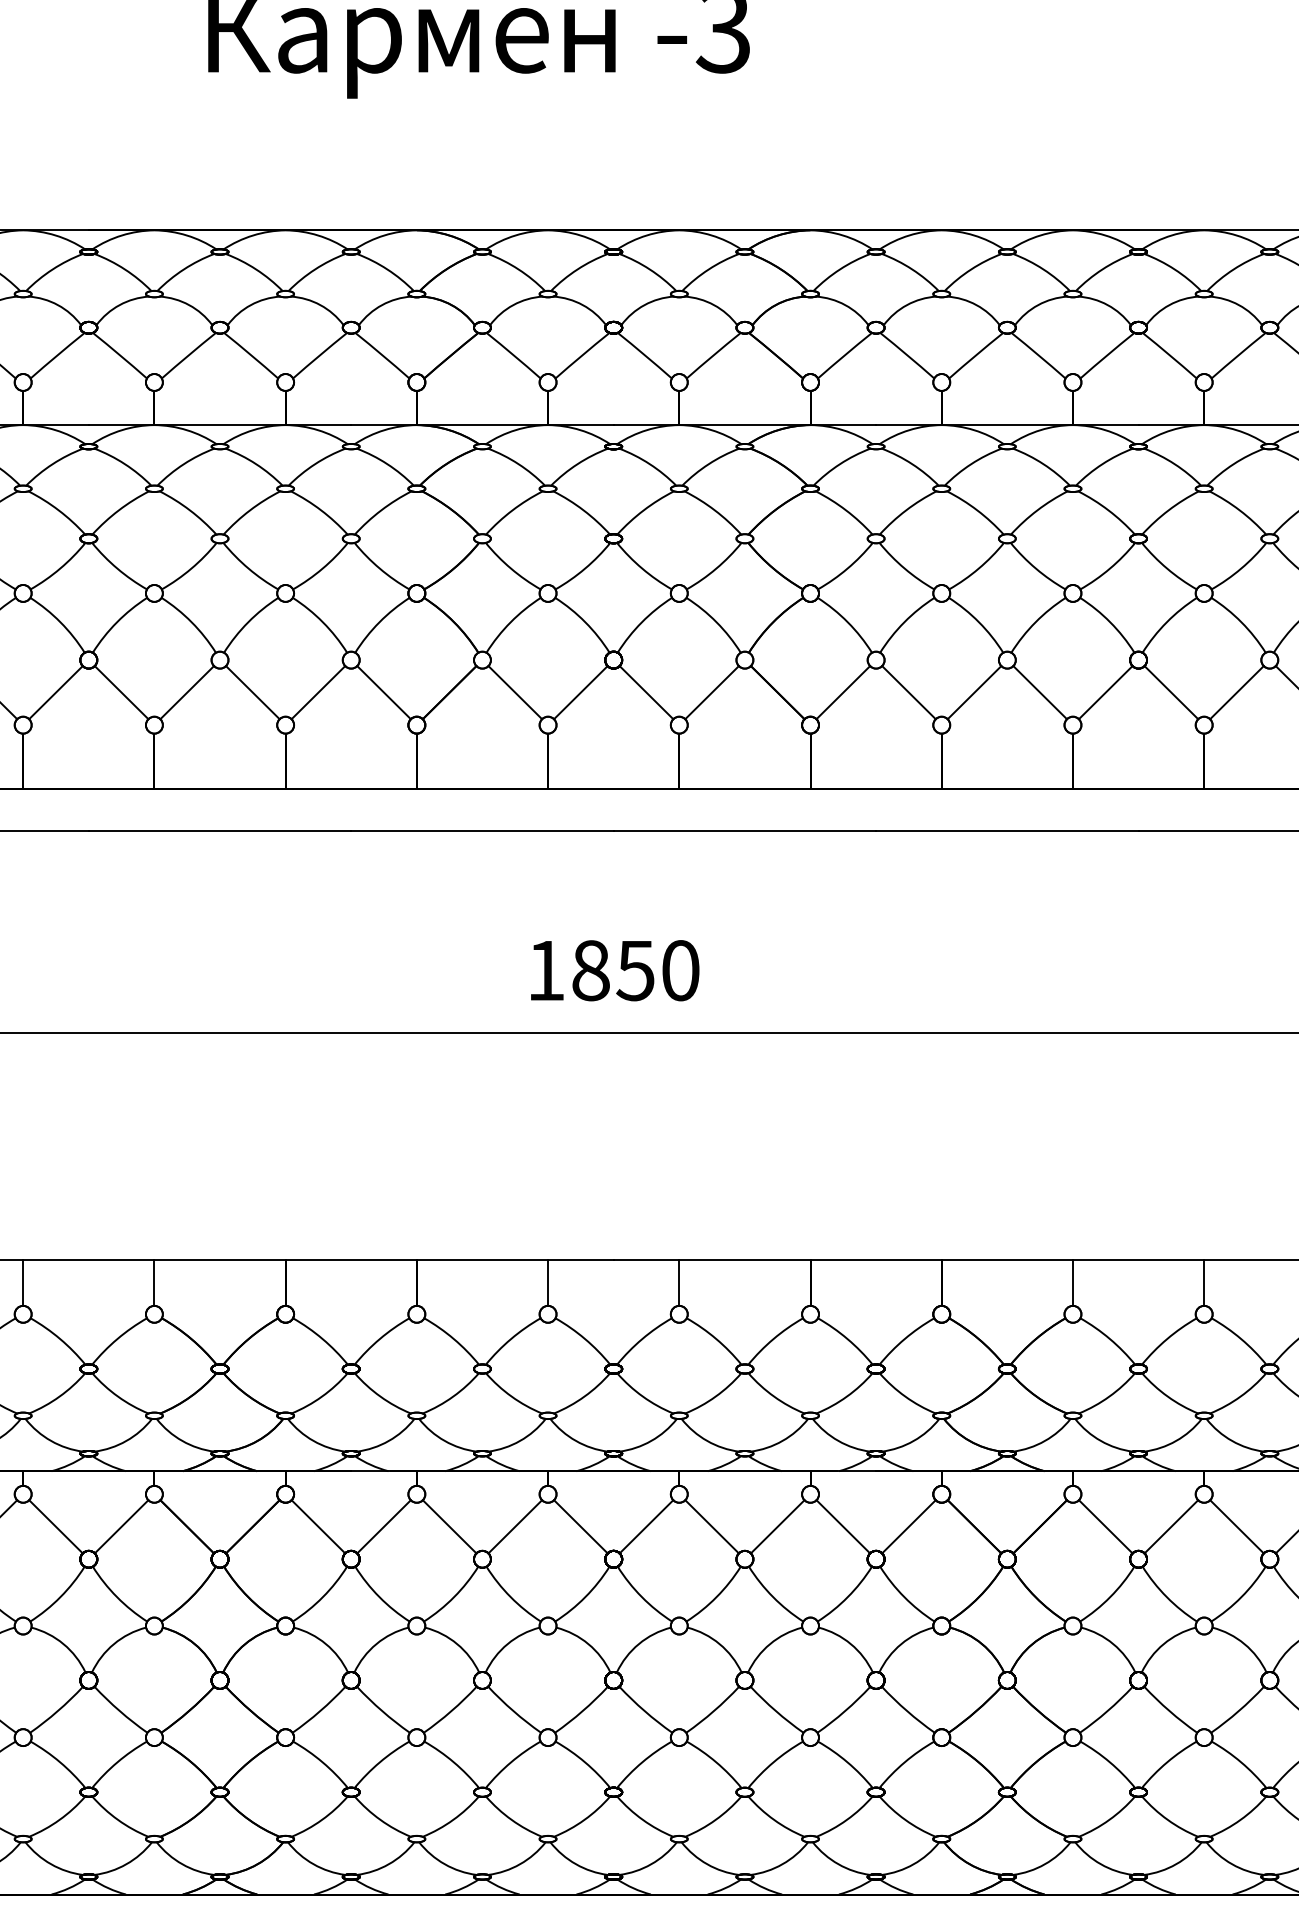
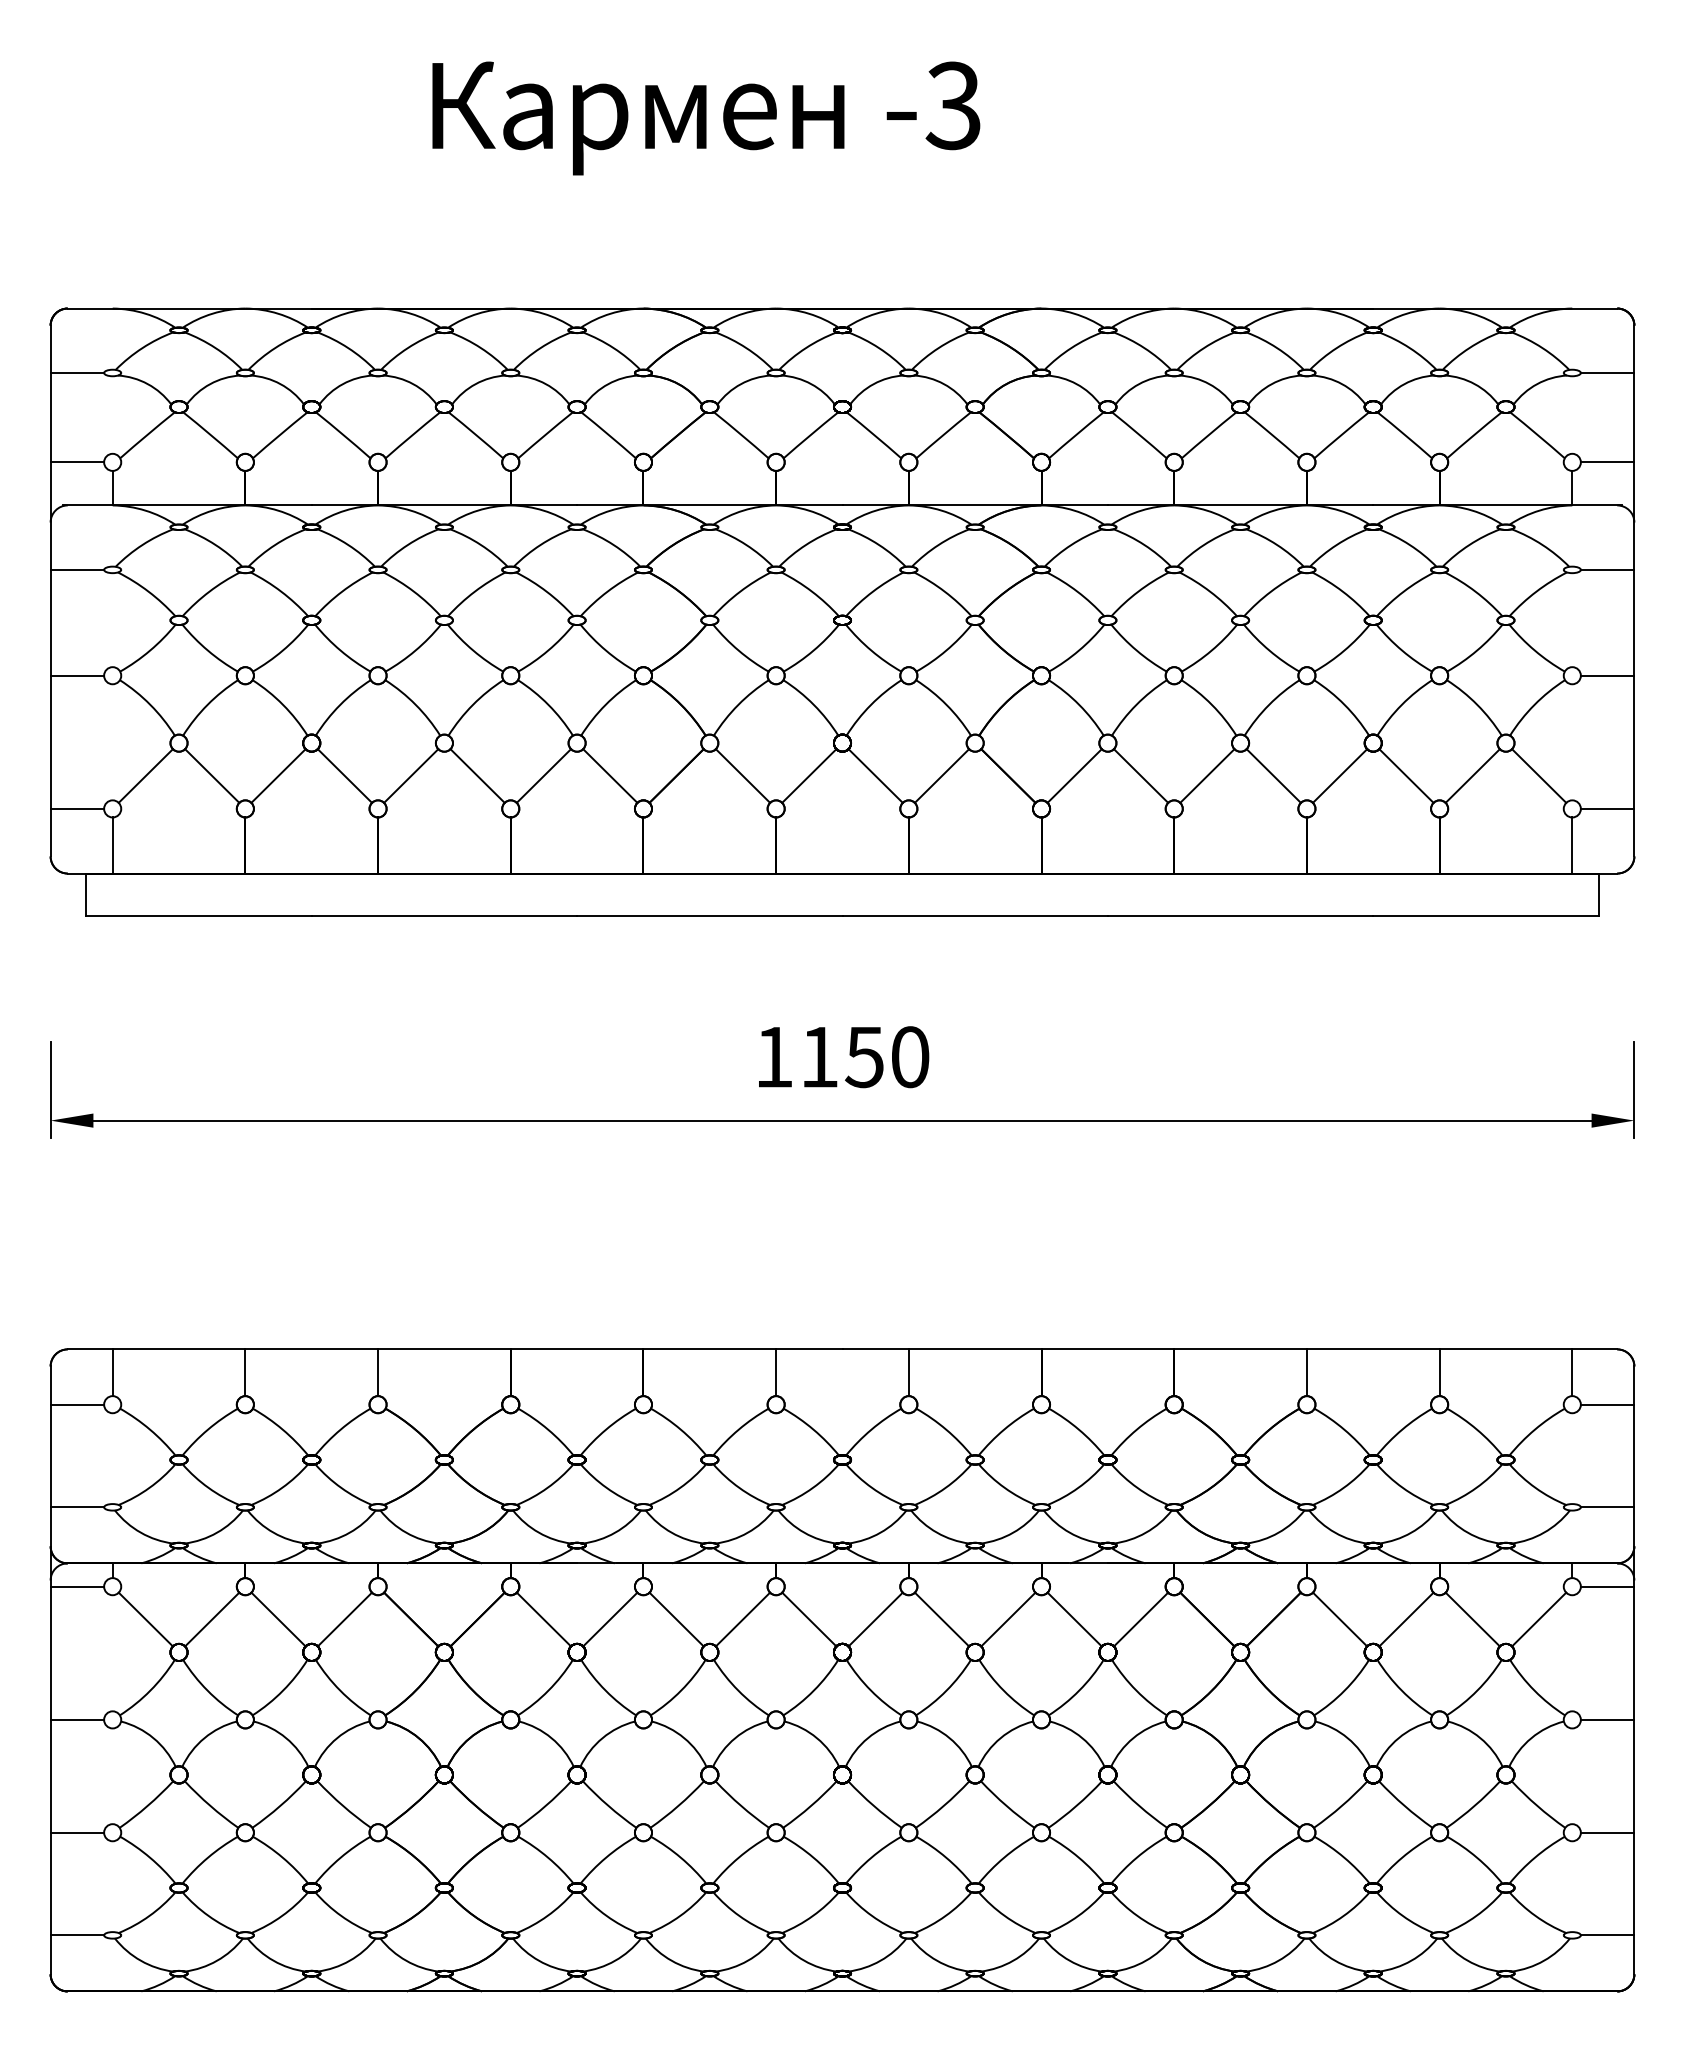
text: (590, 971) -> (819, 1057), 1850 -> 1150

